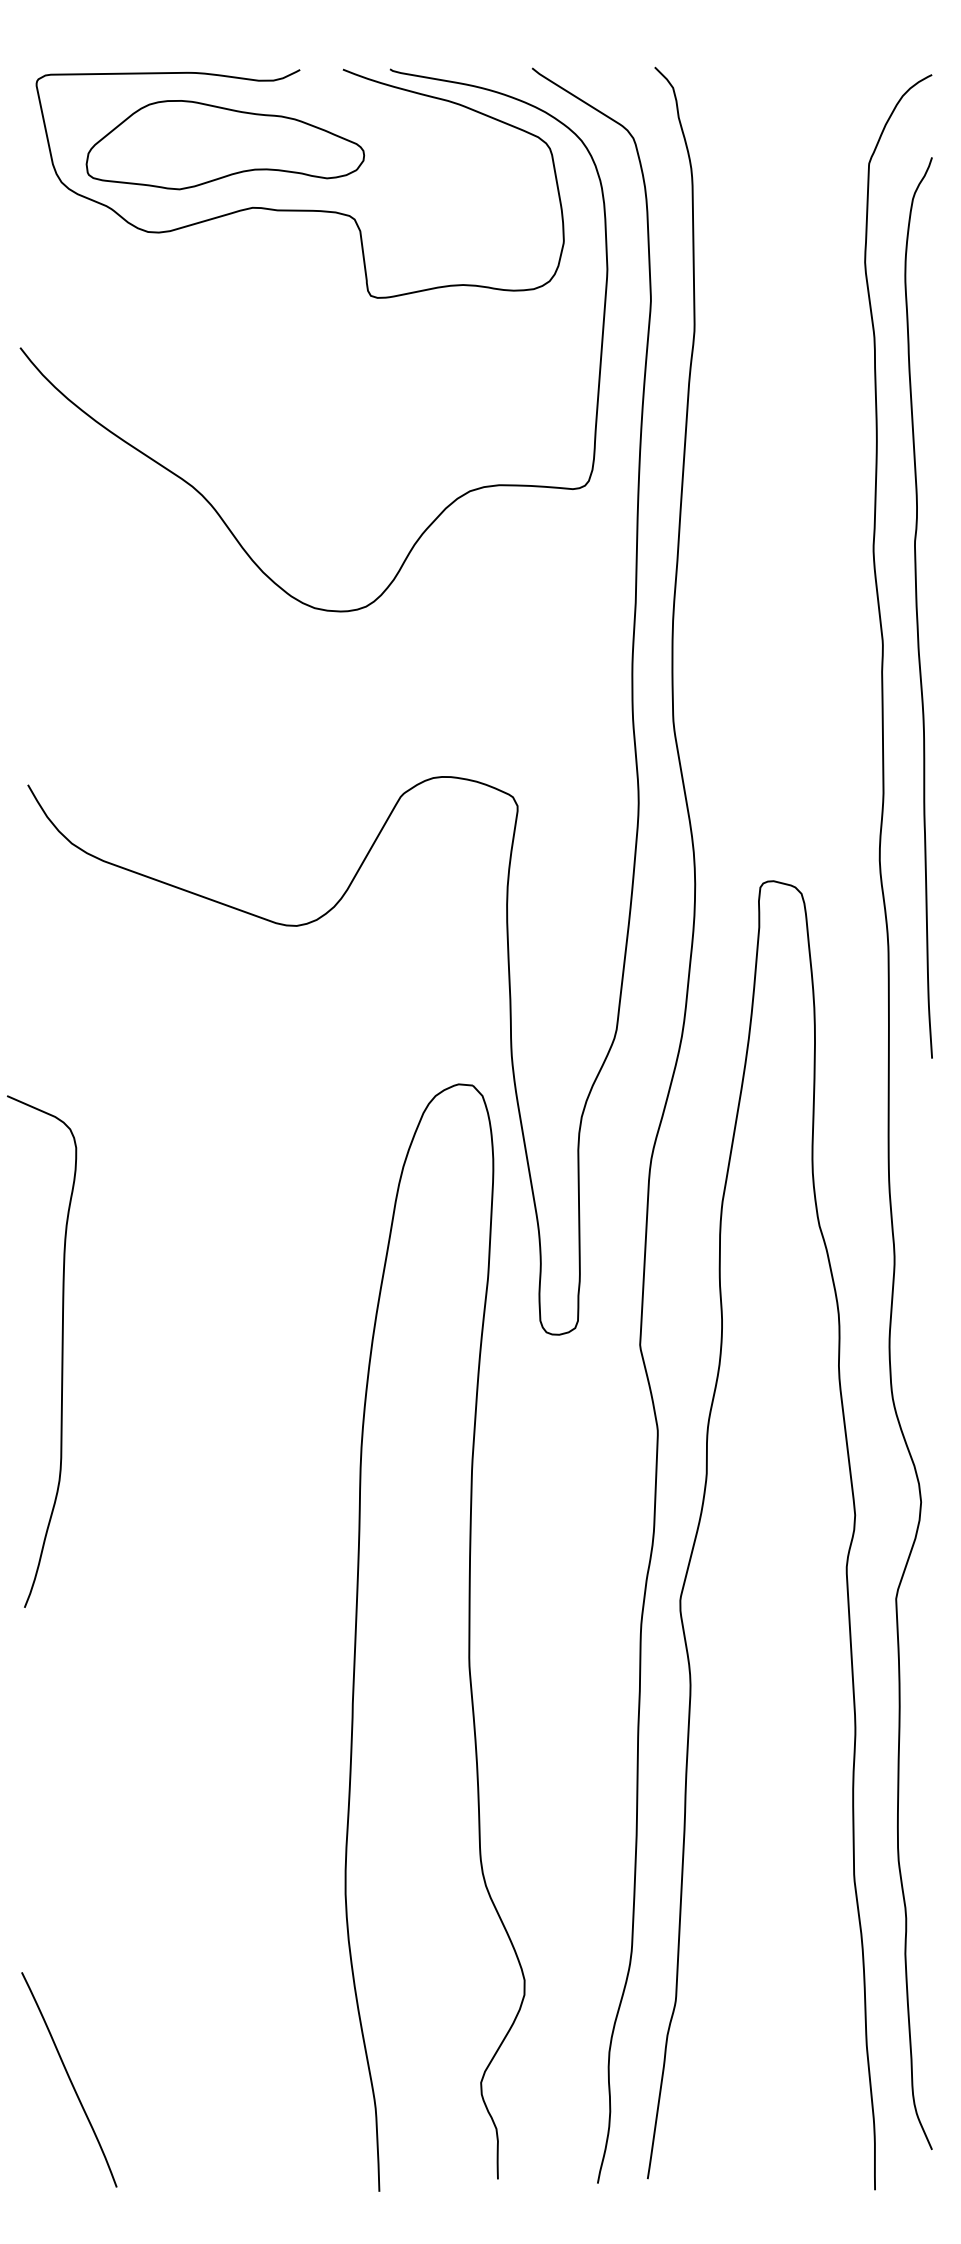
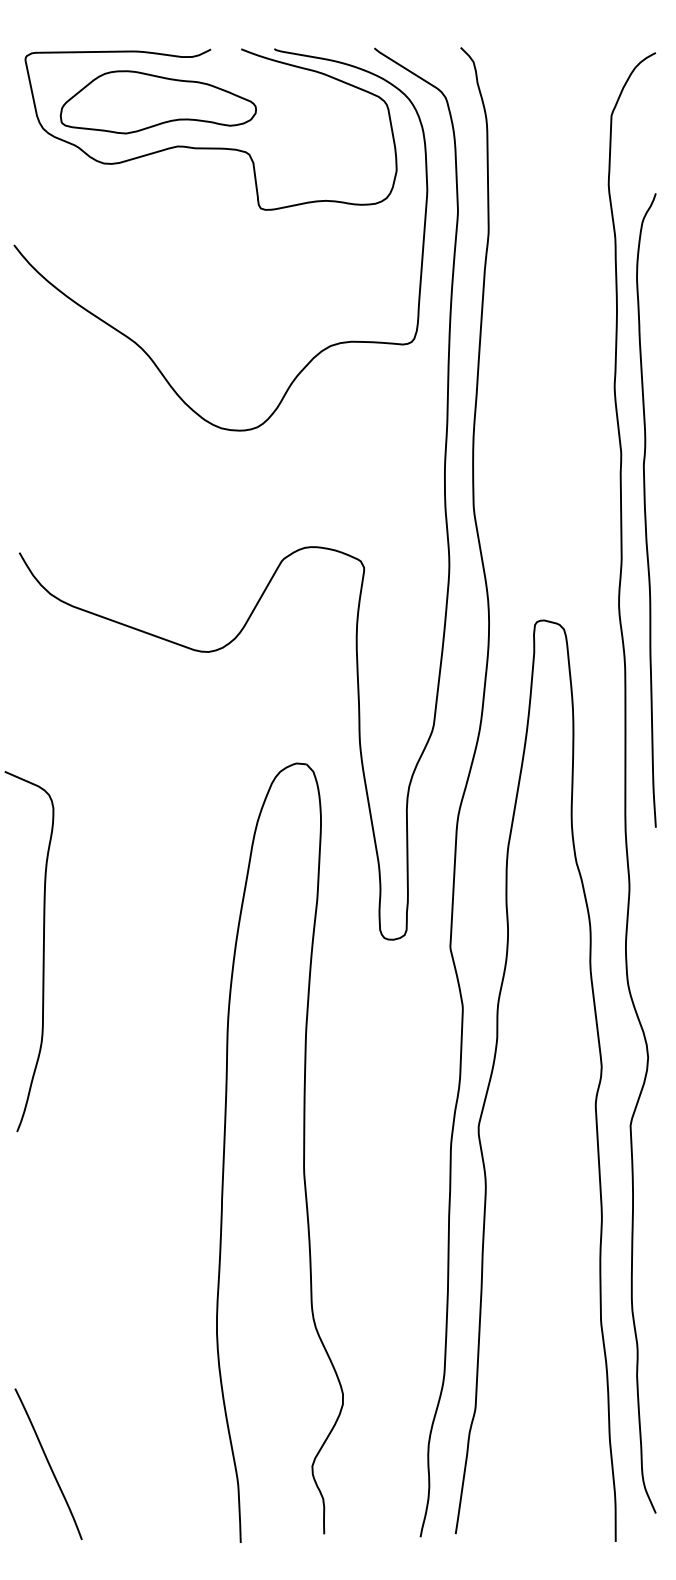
curve: (917, 607) -> (645, 510), moved
part: (468, 1637) -> (303, 1152), moved

